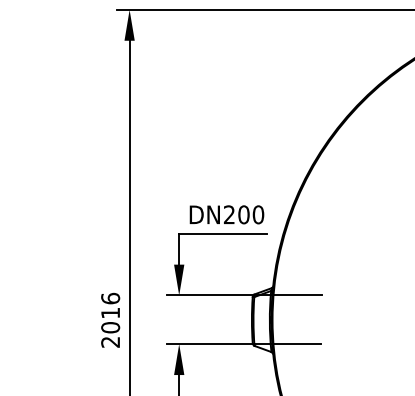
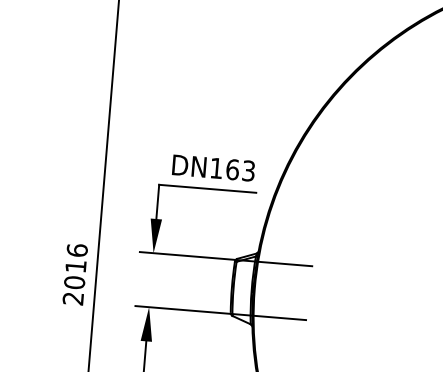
text: (244, 214) -> (233, 169), DN200 -> DN163

